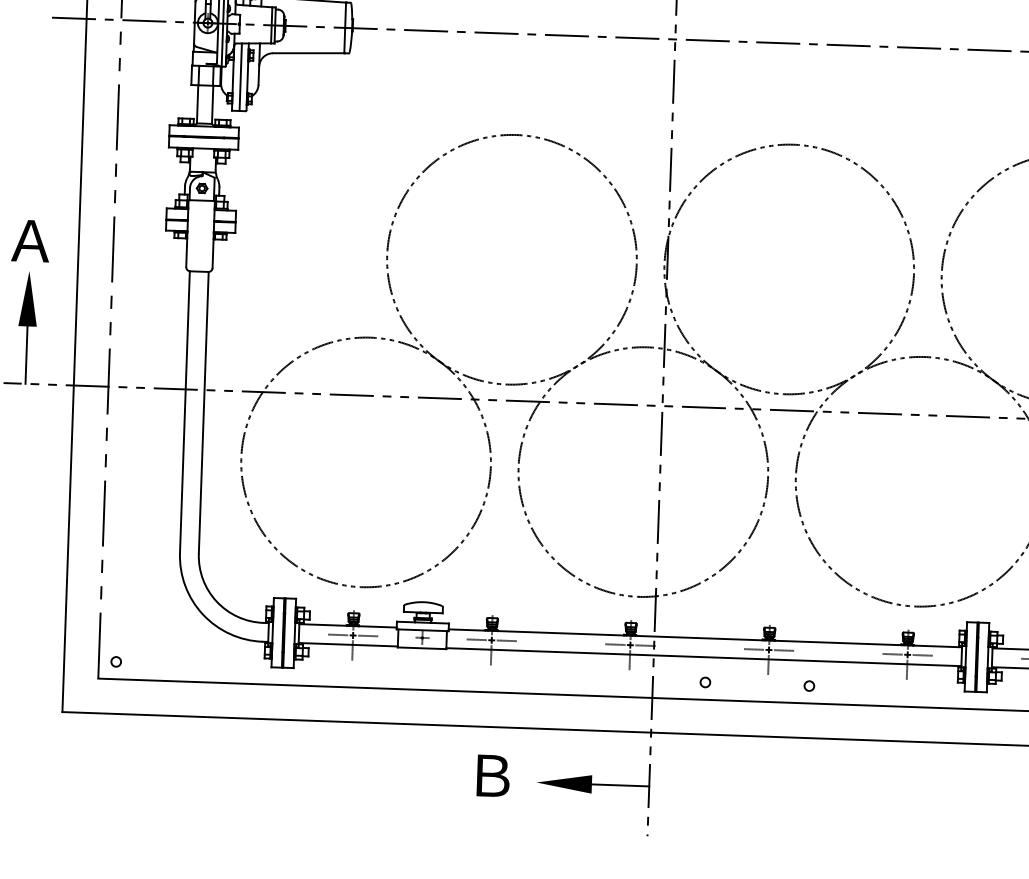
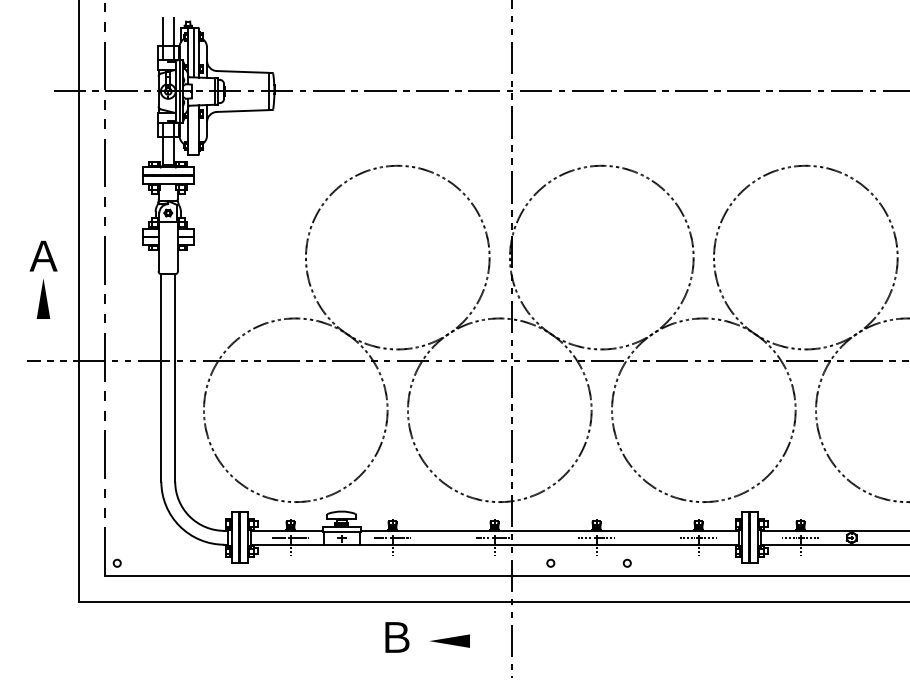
line: (240, 77) -> (193, 130), removed
line: (26, 355) -> (43, 340), removed
line: (621, 785) -> (491, 641), removed

